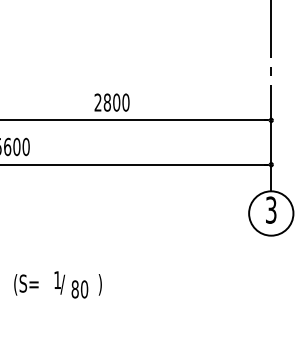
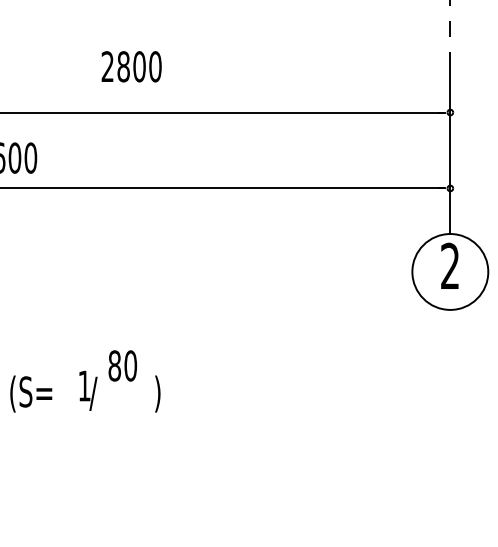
text: (111, 102) -> (130, 66), moved
text: (271, 209) -> (450, 265), 3 -> 2
text: (79, 289) -> (122, 366), moved

